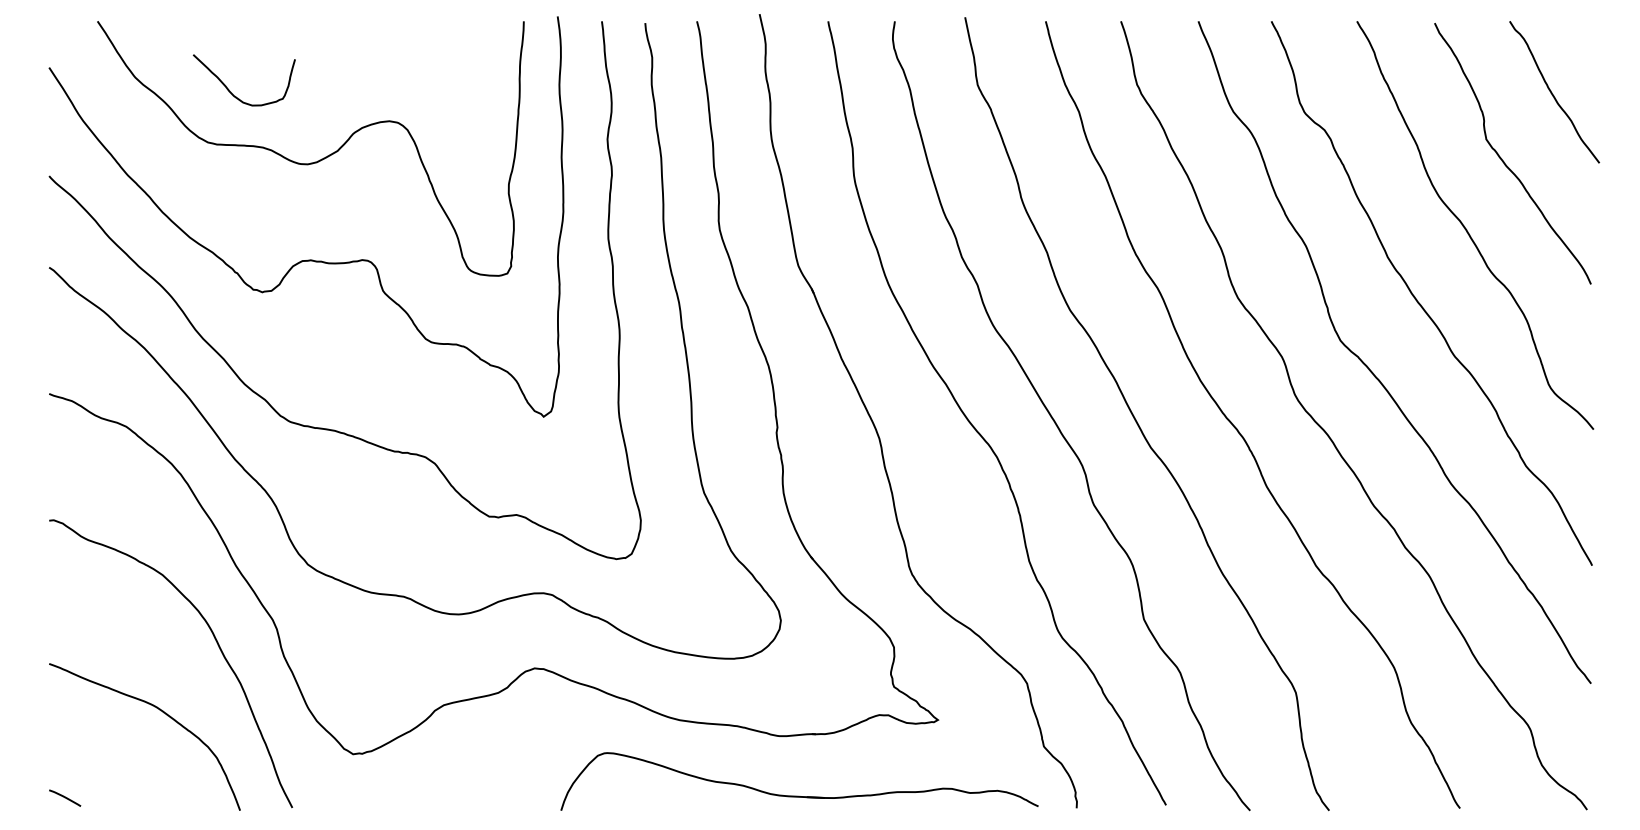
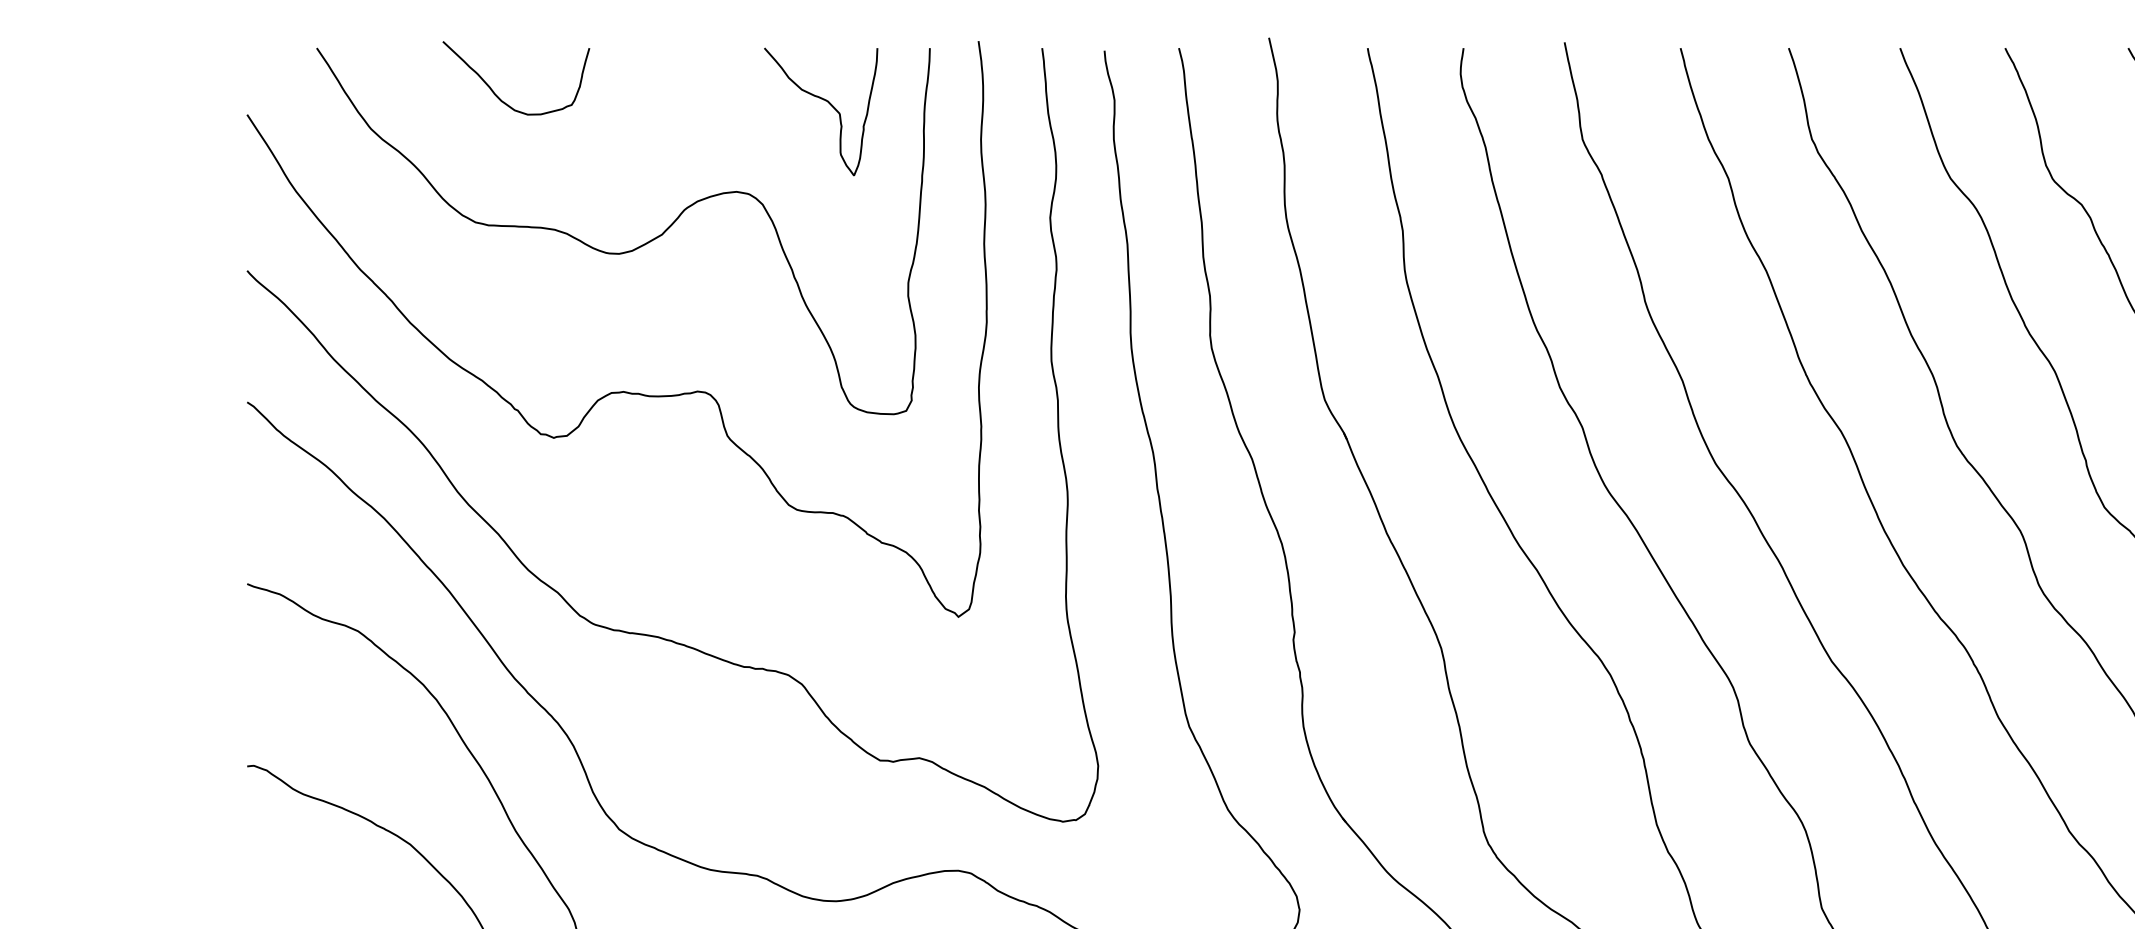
curve: (453, 60) -> (828, 104), added
curve: (229, 89) -> (495, 91), moved

